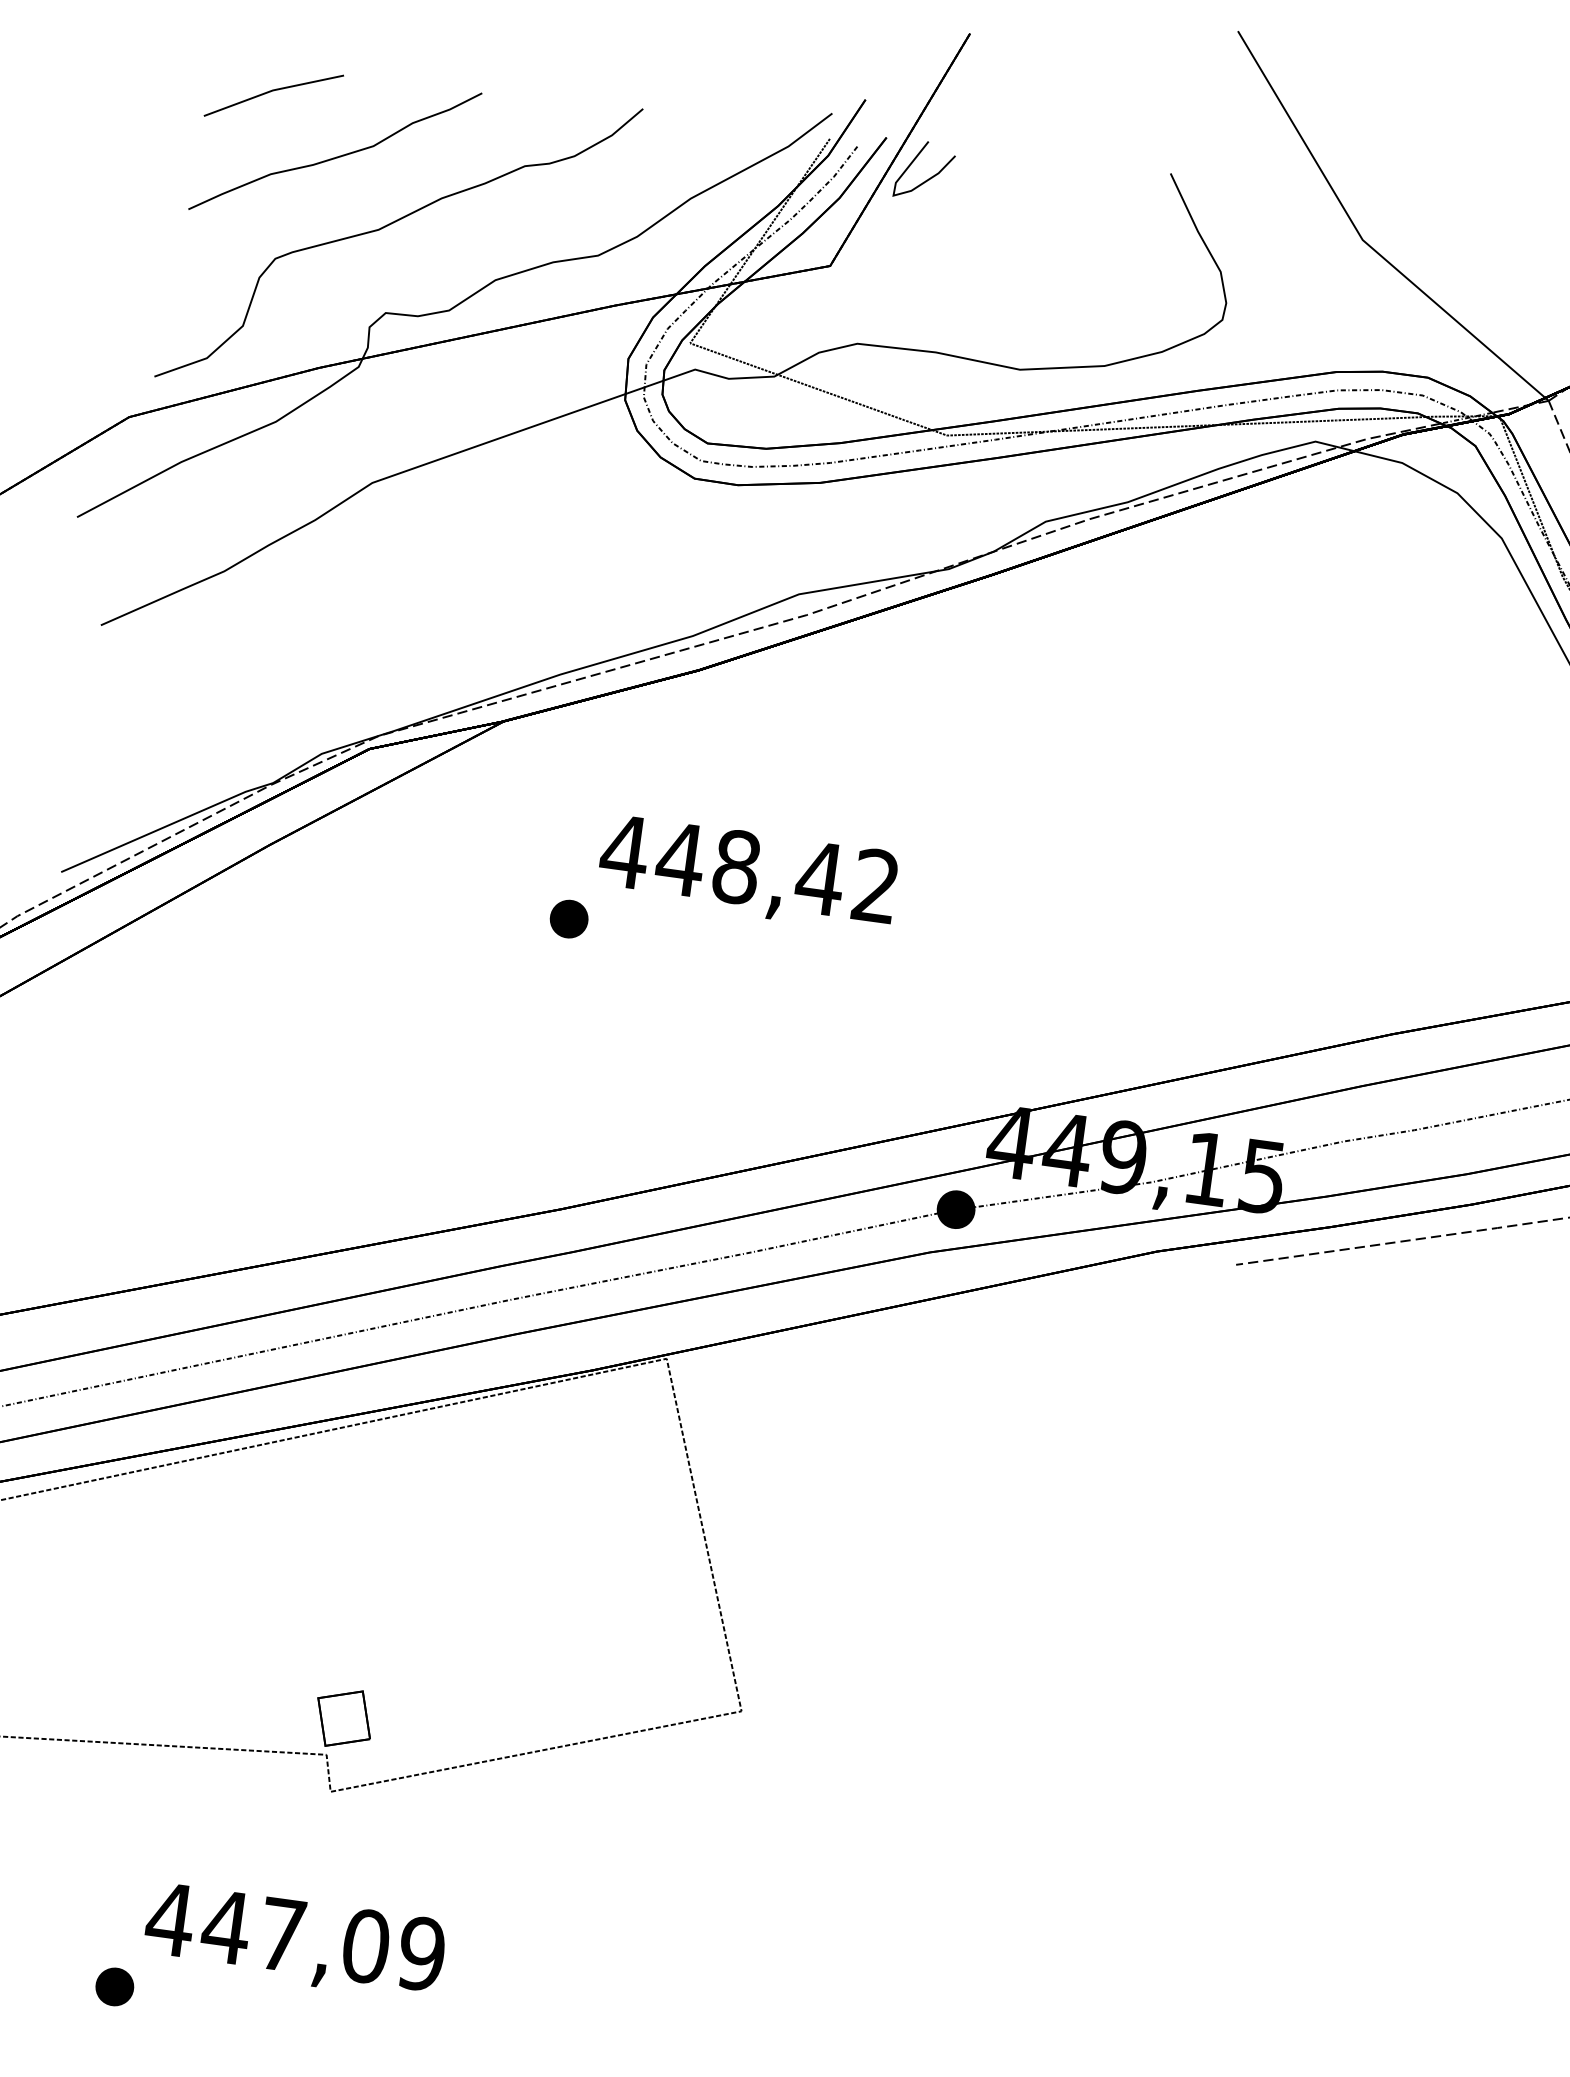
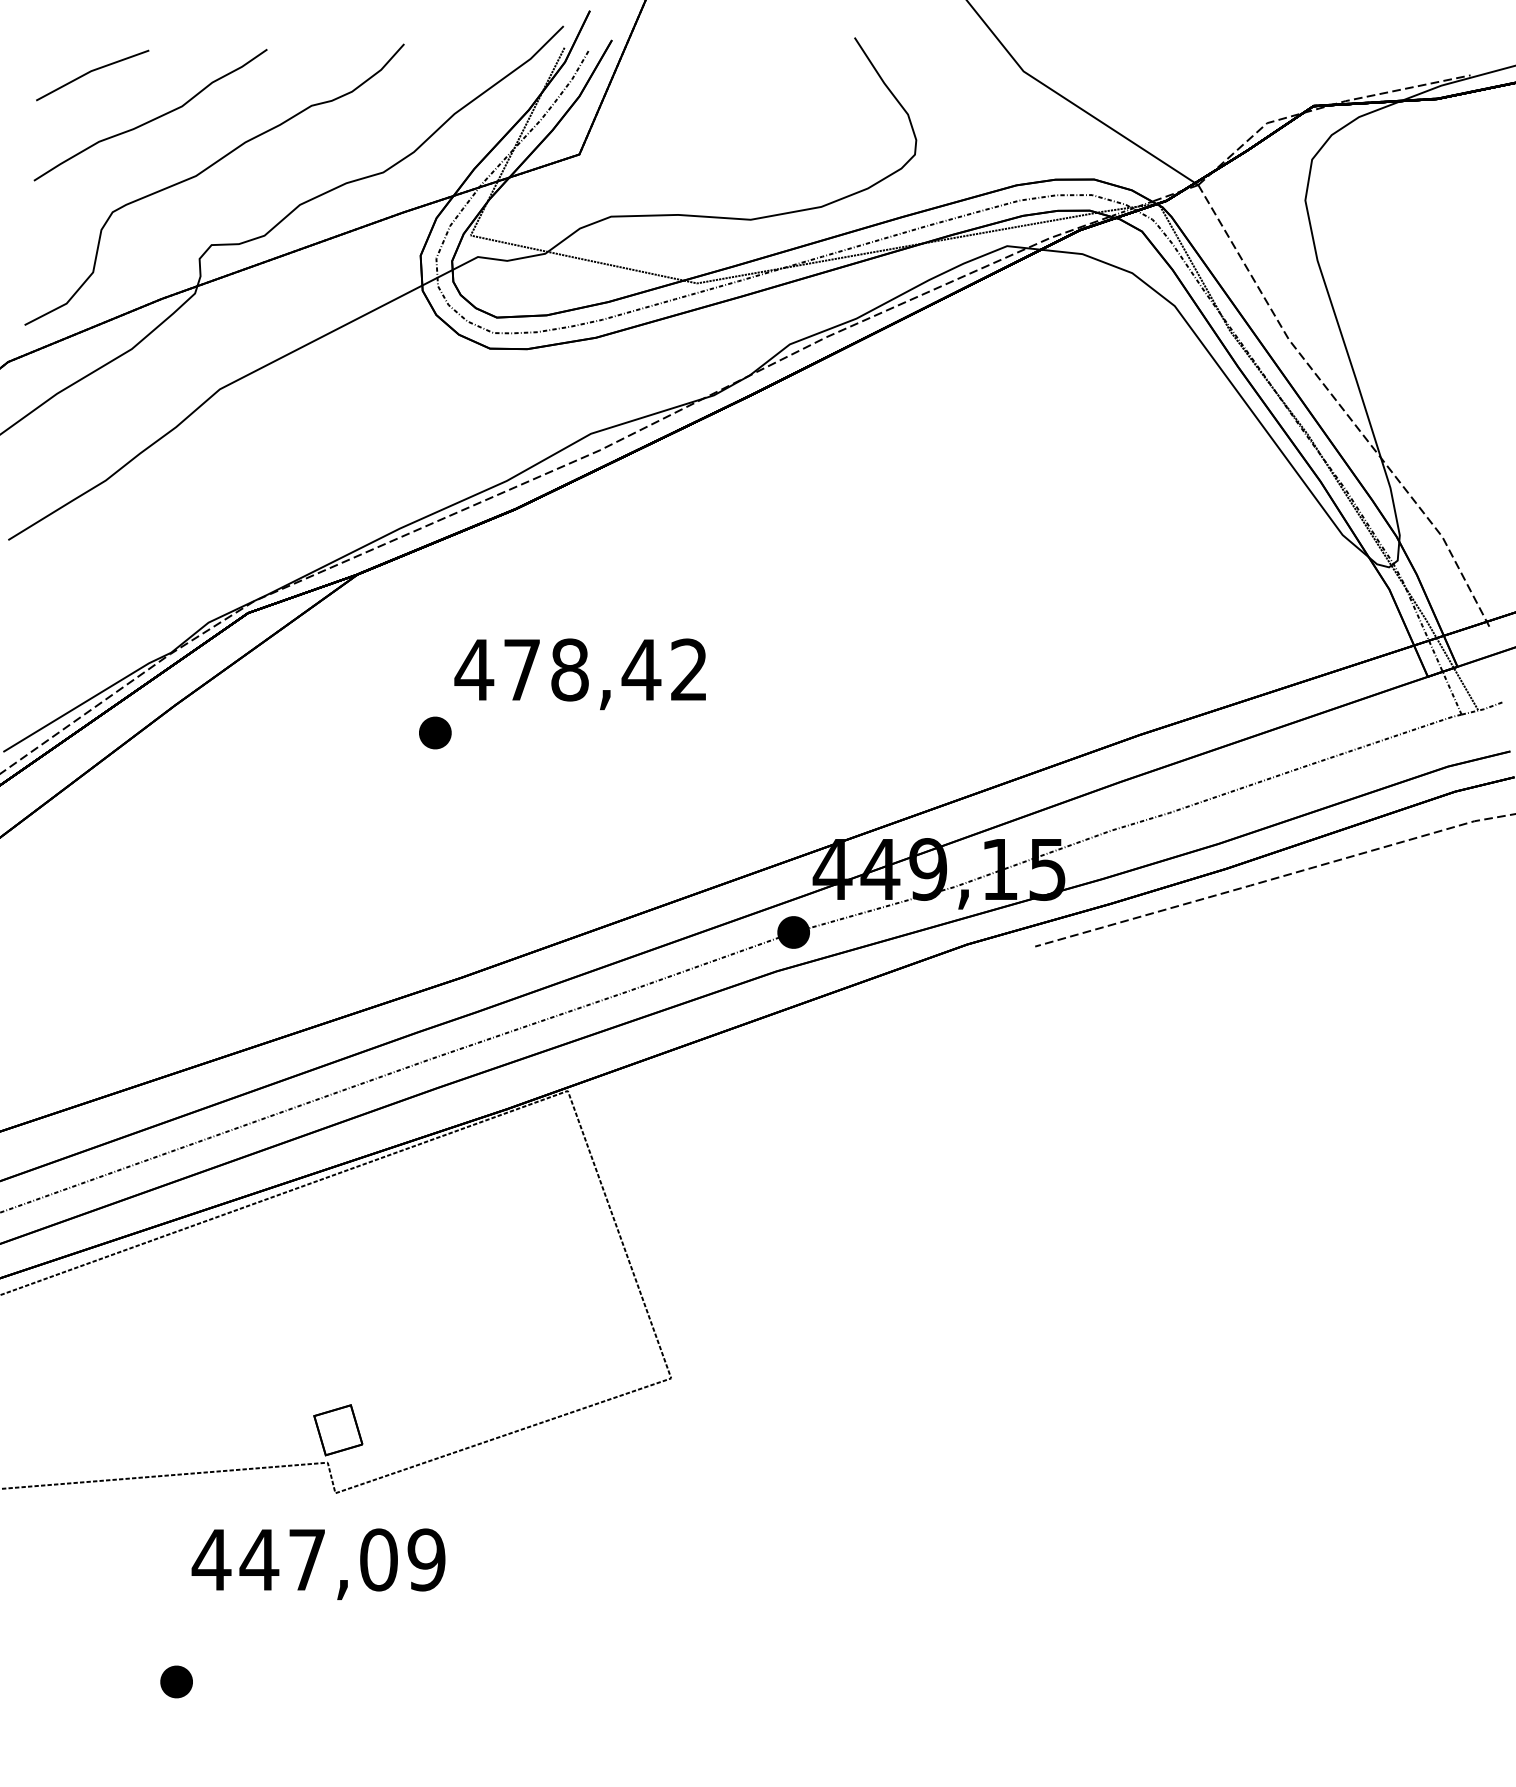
curve: (926, 179) -> (650, 70), removed
text: (680, 858) -> (521, 669), 448,42 -> 478,42
text: (294, 1940) -> (318, 1563), moved

